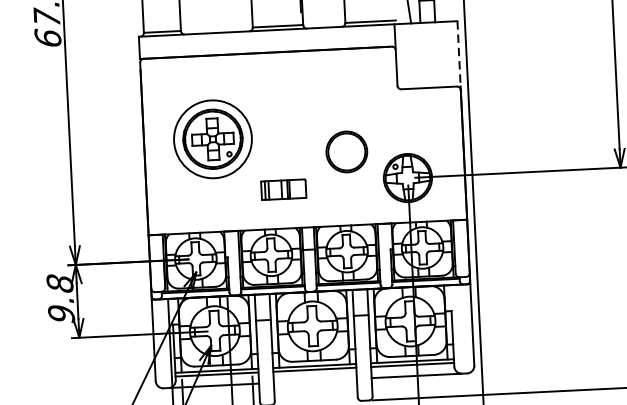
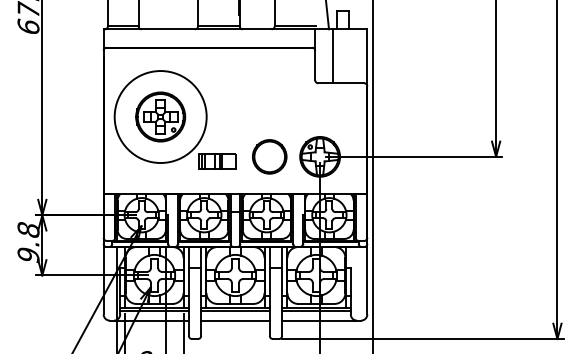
line: (459, 54) -> (367, 56), dashed -> solid
line: (418, 56) -> (333, 56), added
circle: (212, 139) -> (160, 117), size x1.43
part: (346, 151) -> (269, 156), moved
line: (315, 380) -> (235, 320), added

